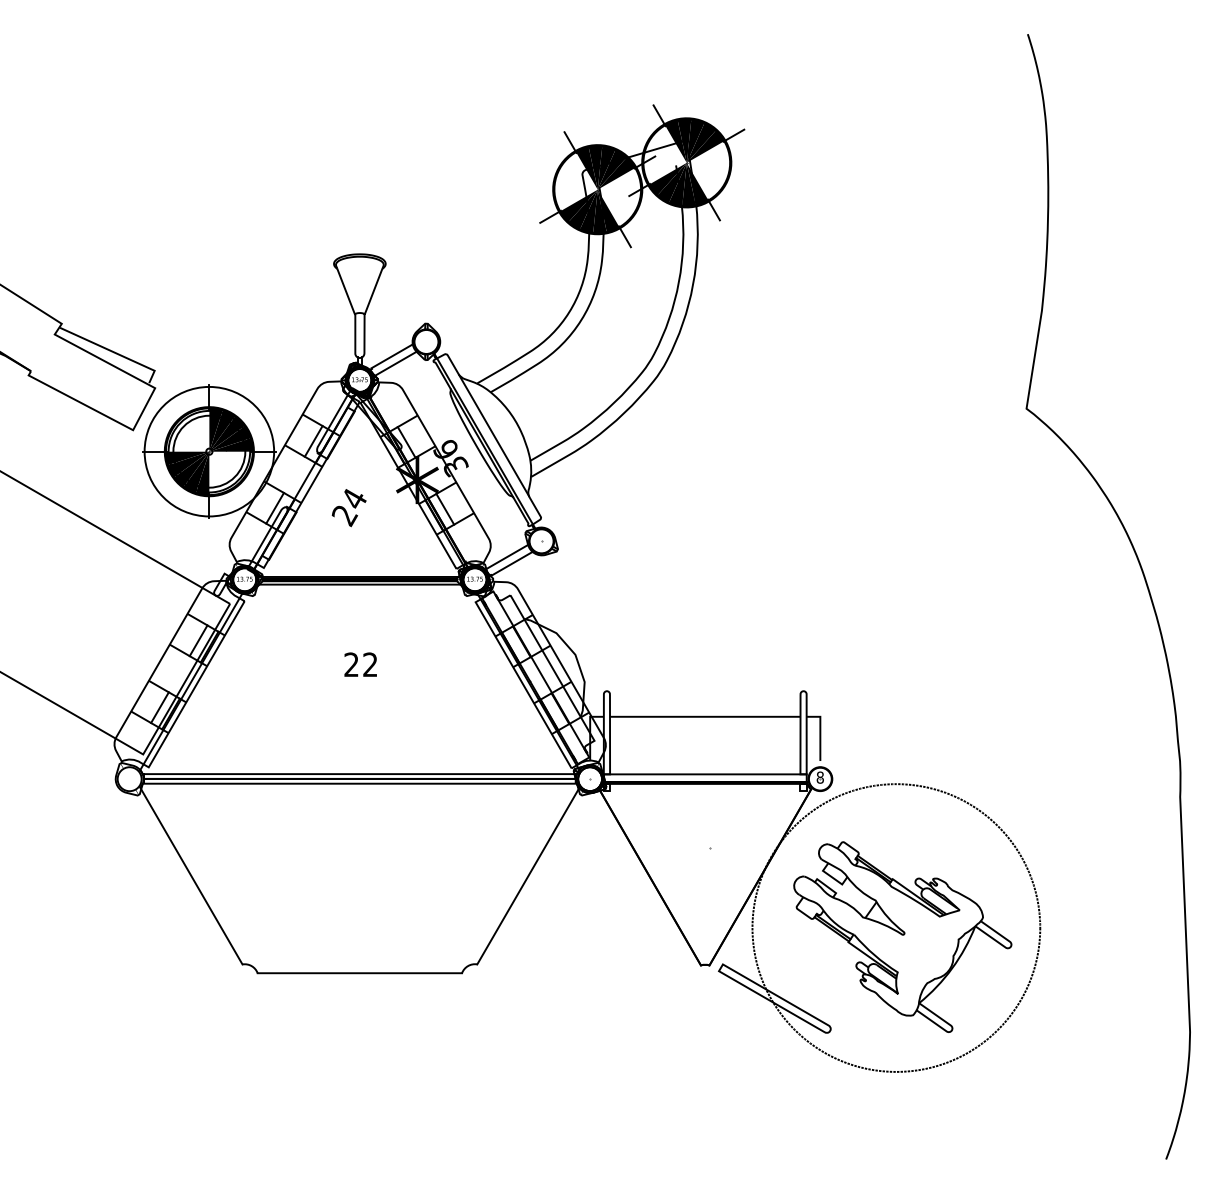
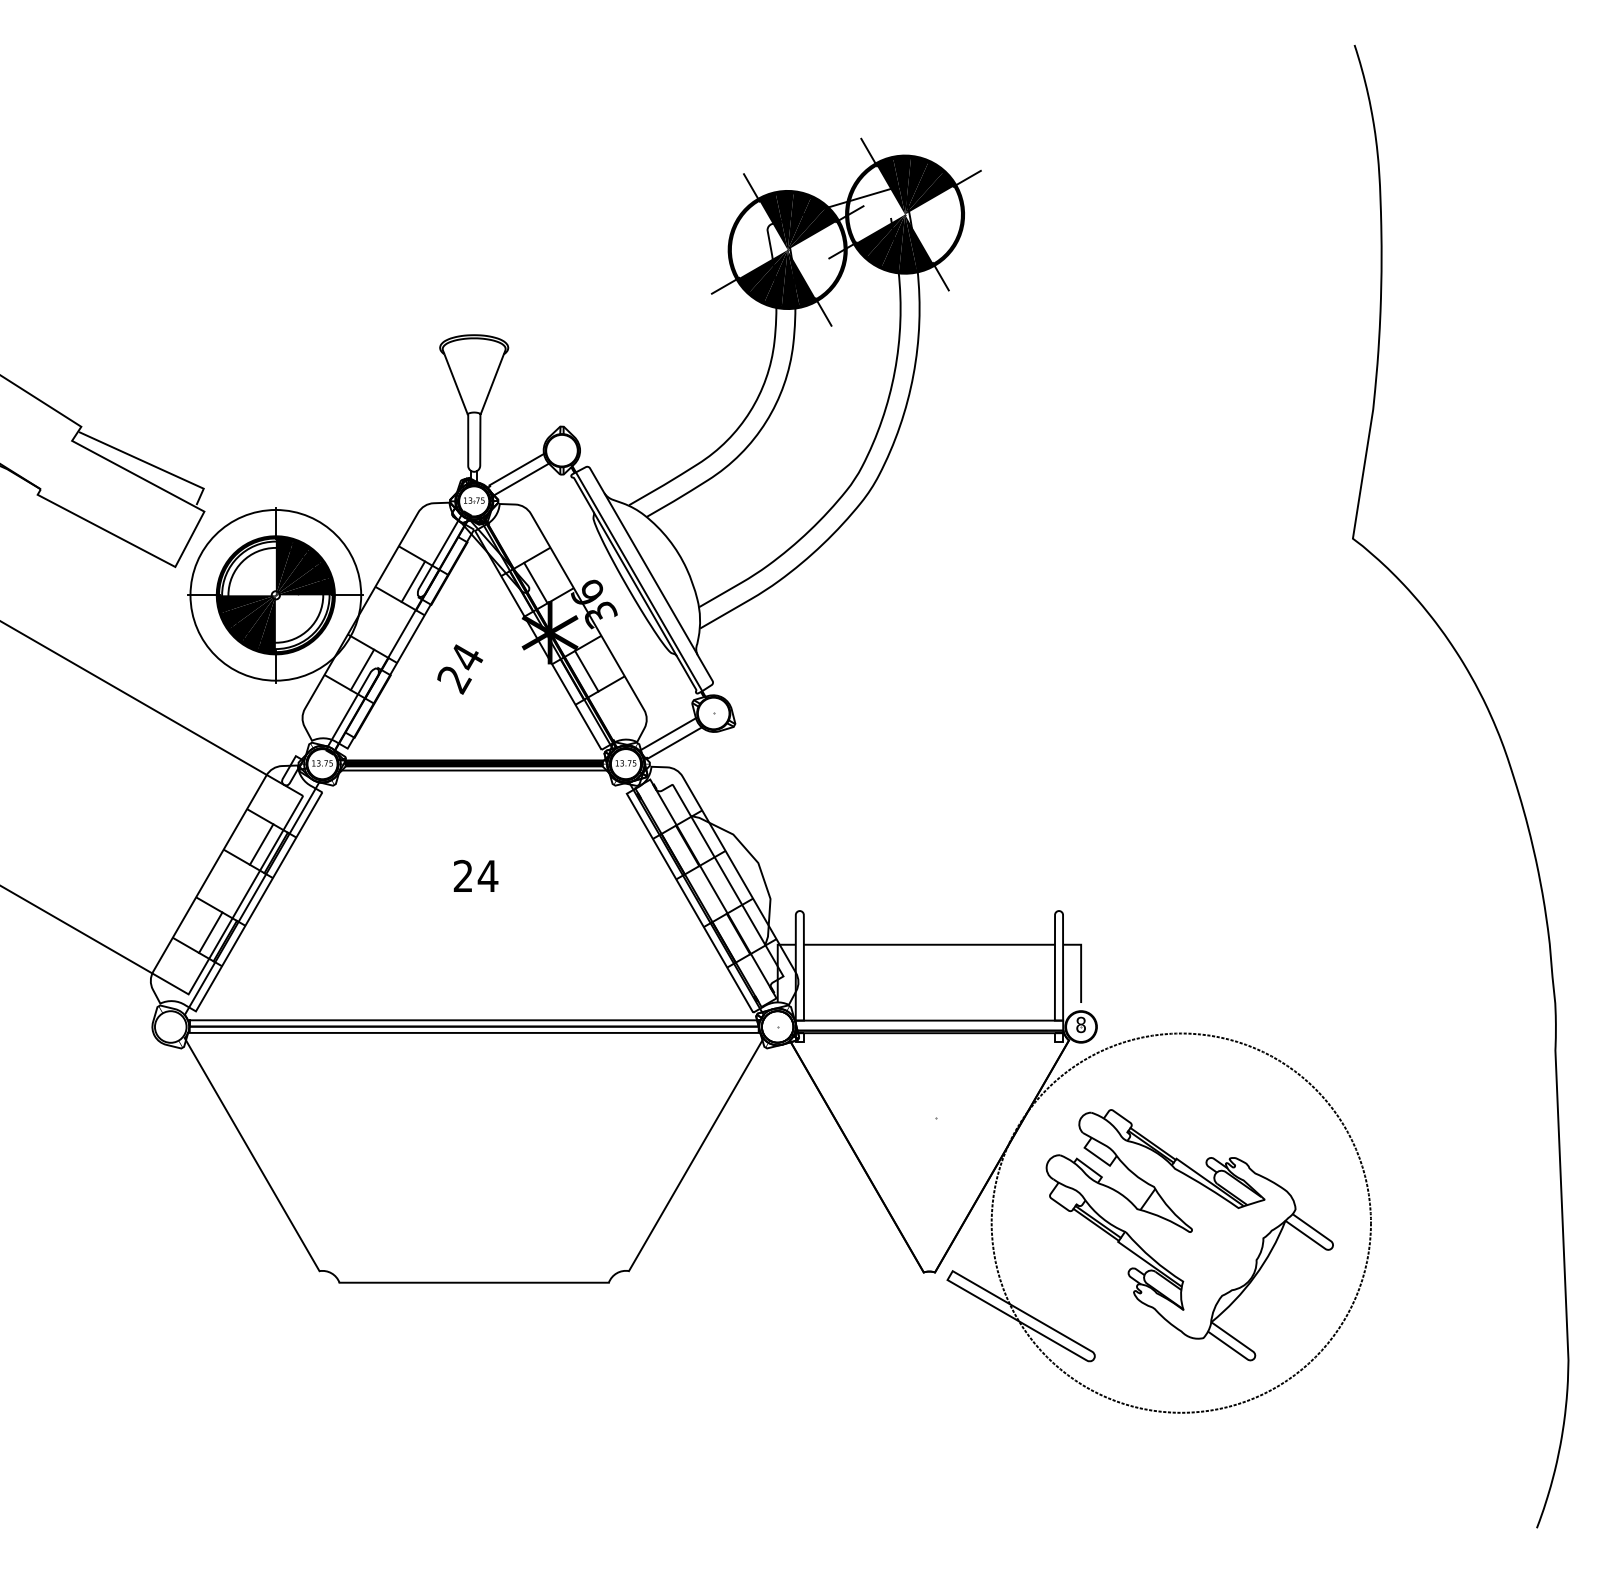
text: (369, 664) -> (487, 875), 22 -> 24

